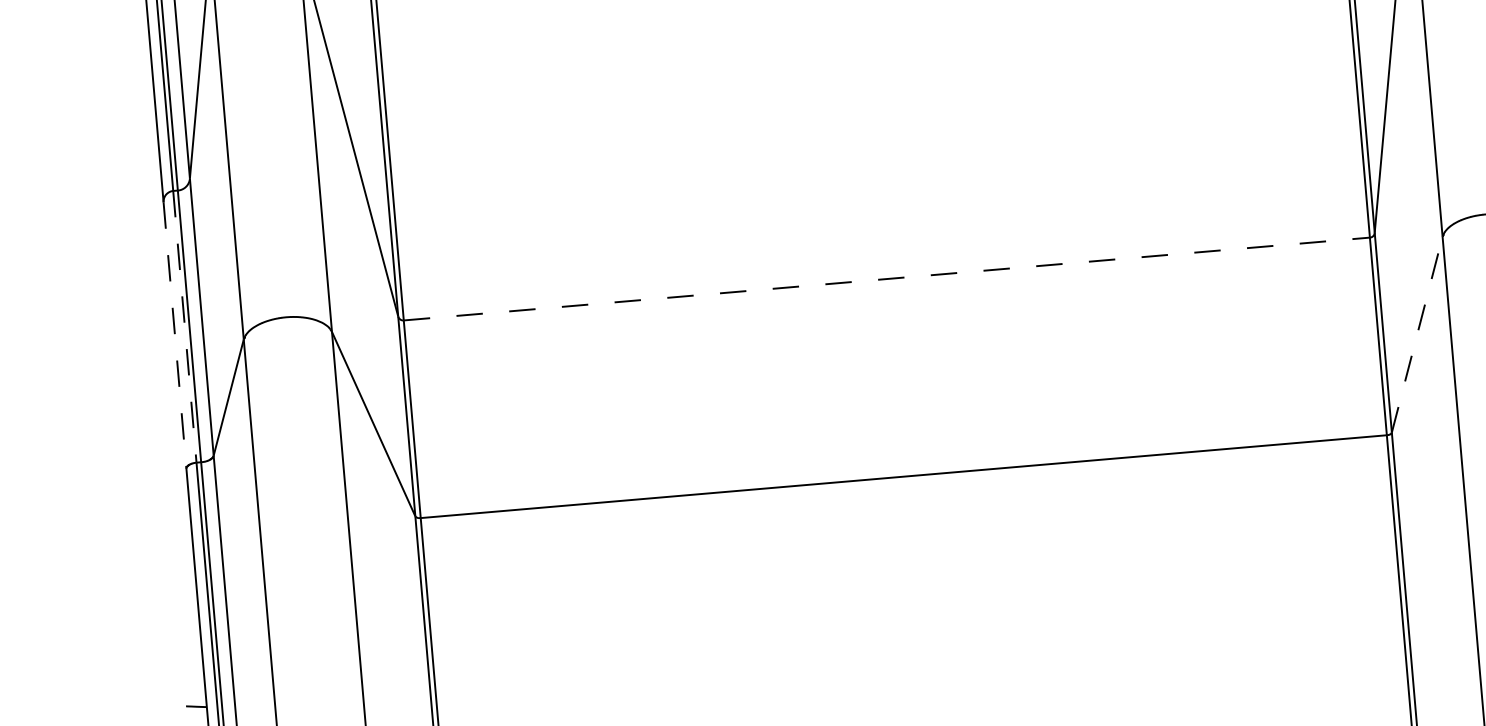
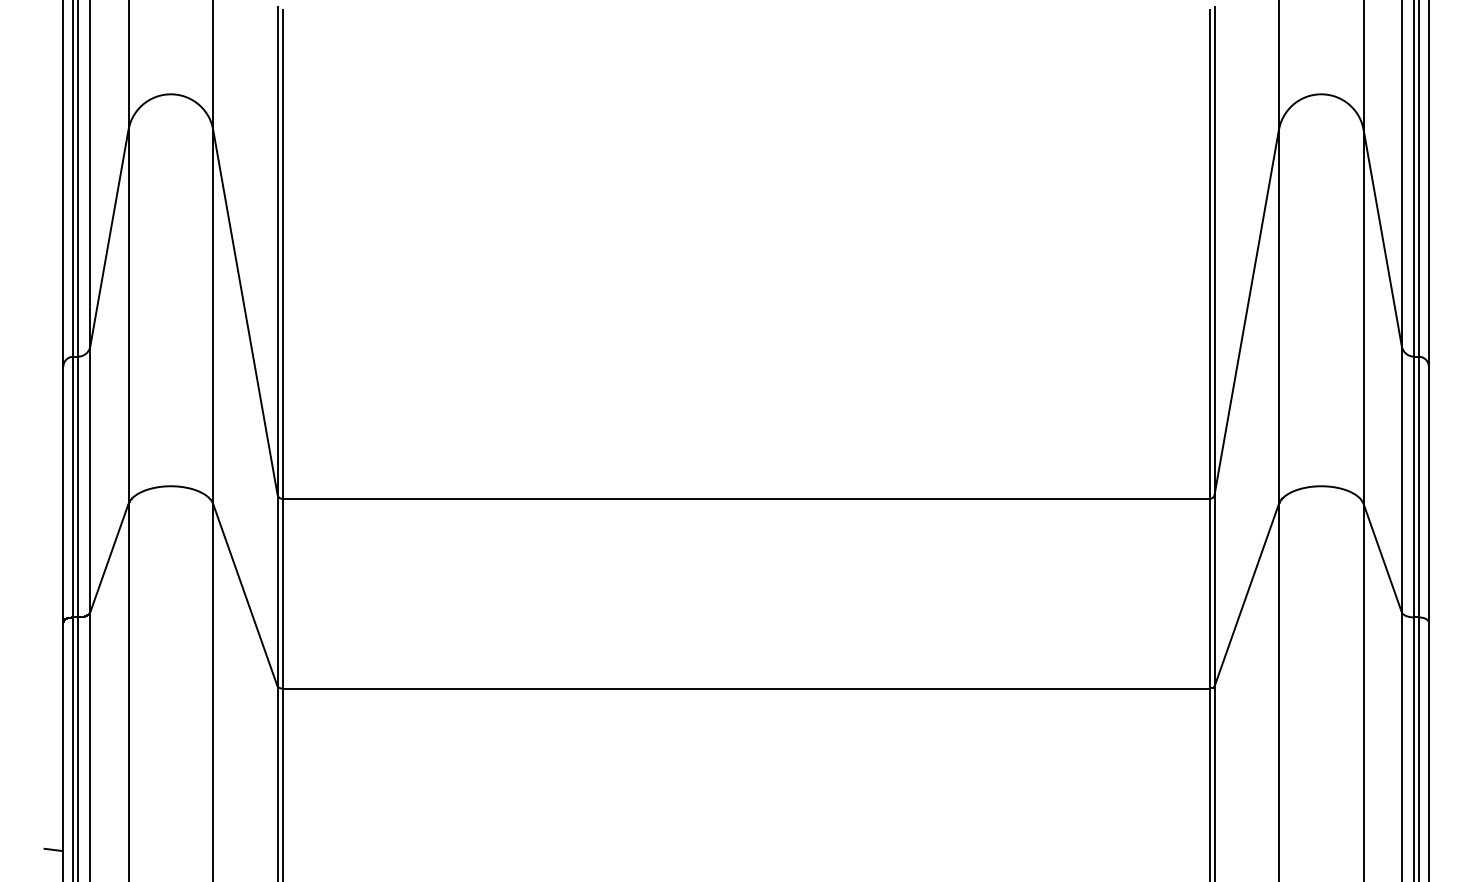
line: (887, 278) -> (746, 498), dashed -> solid
line: (184, 327) -> (73, 487), dashed -> solid
line: (175, 335) -> (63, 494), dashed -> solid
line: (1416, 335) -> (1246, 595), dashed -> solid

